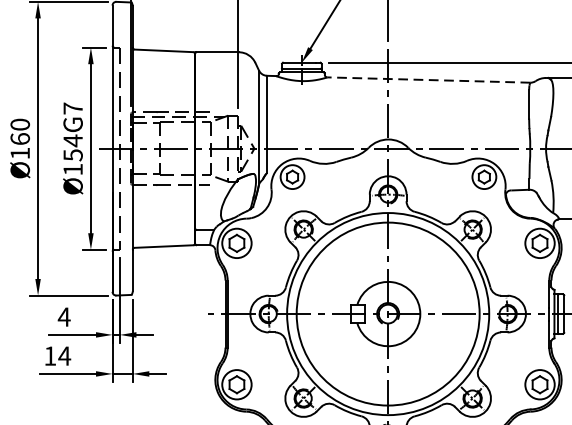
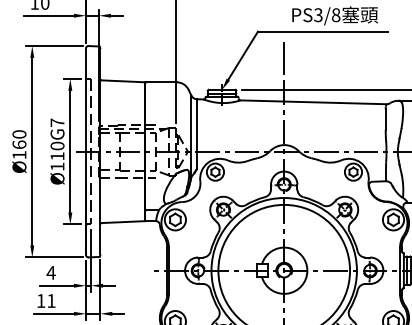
line: (428, 80) -> (313, 102), dashed -> solid
text: (73, 147) -> (57, 150), Ø154G7 -> Ø110G7
text: (64, 355) -> (51, 300), 14 -> 11

